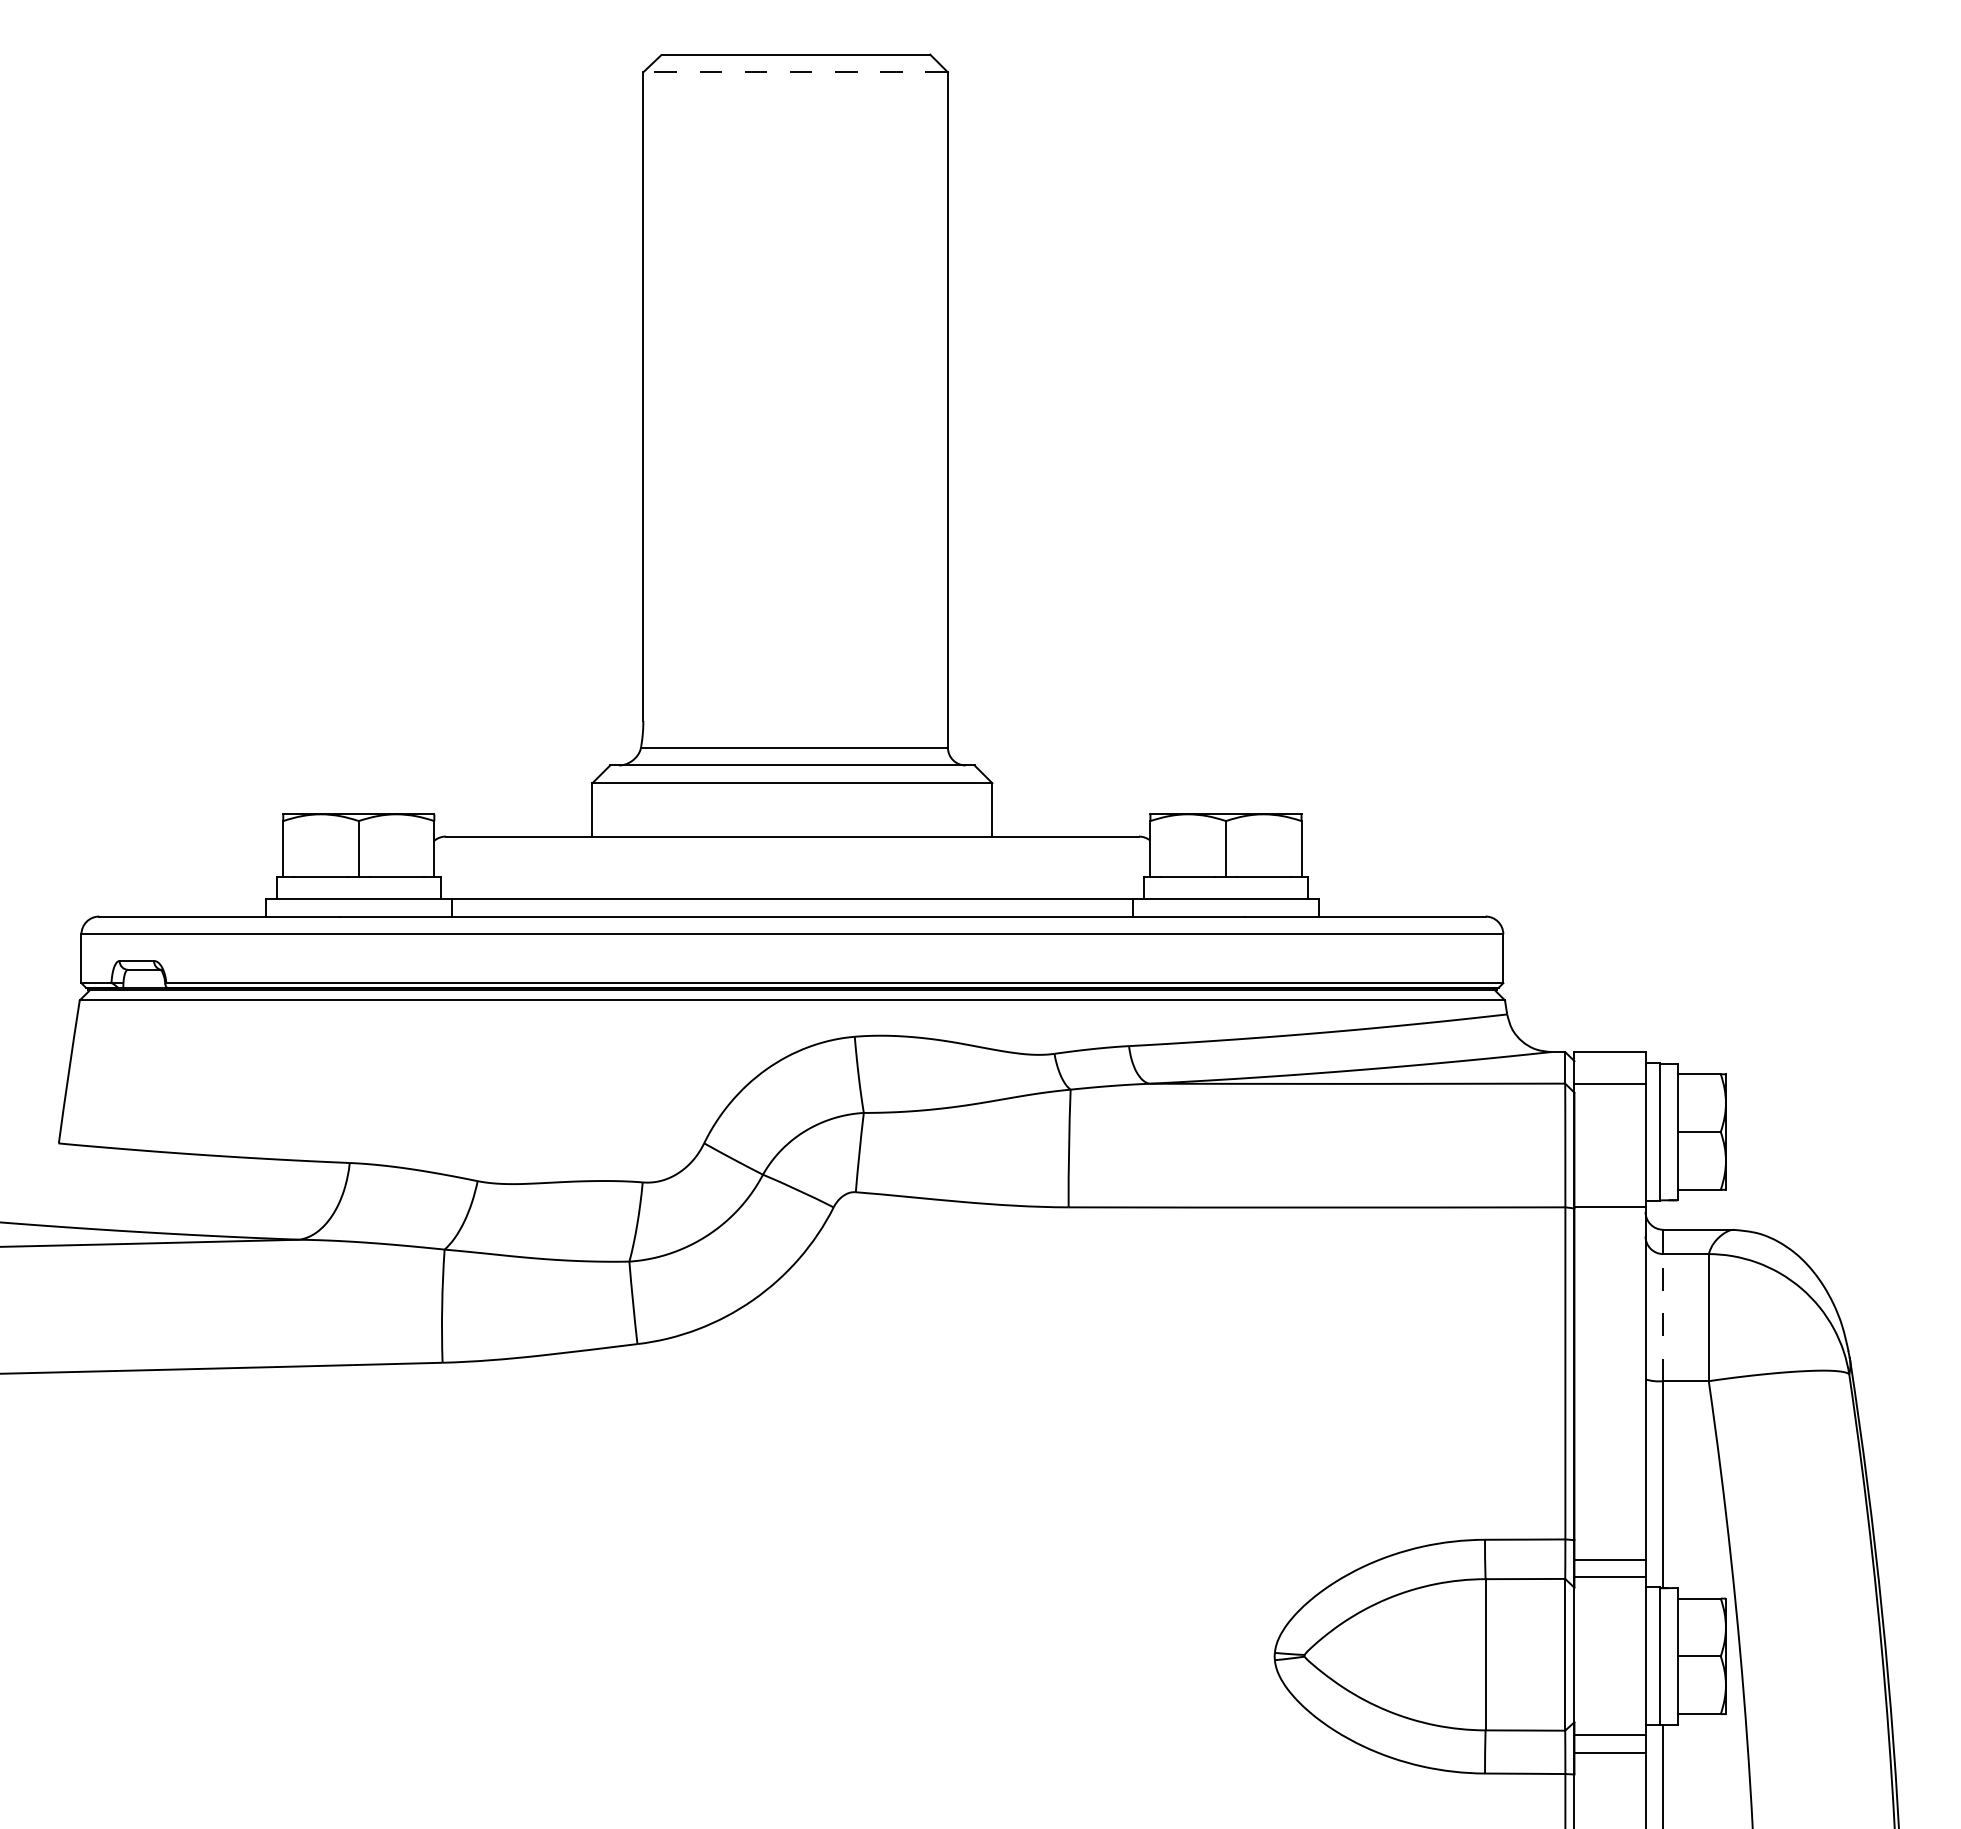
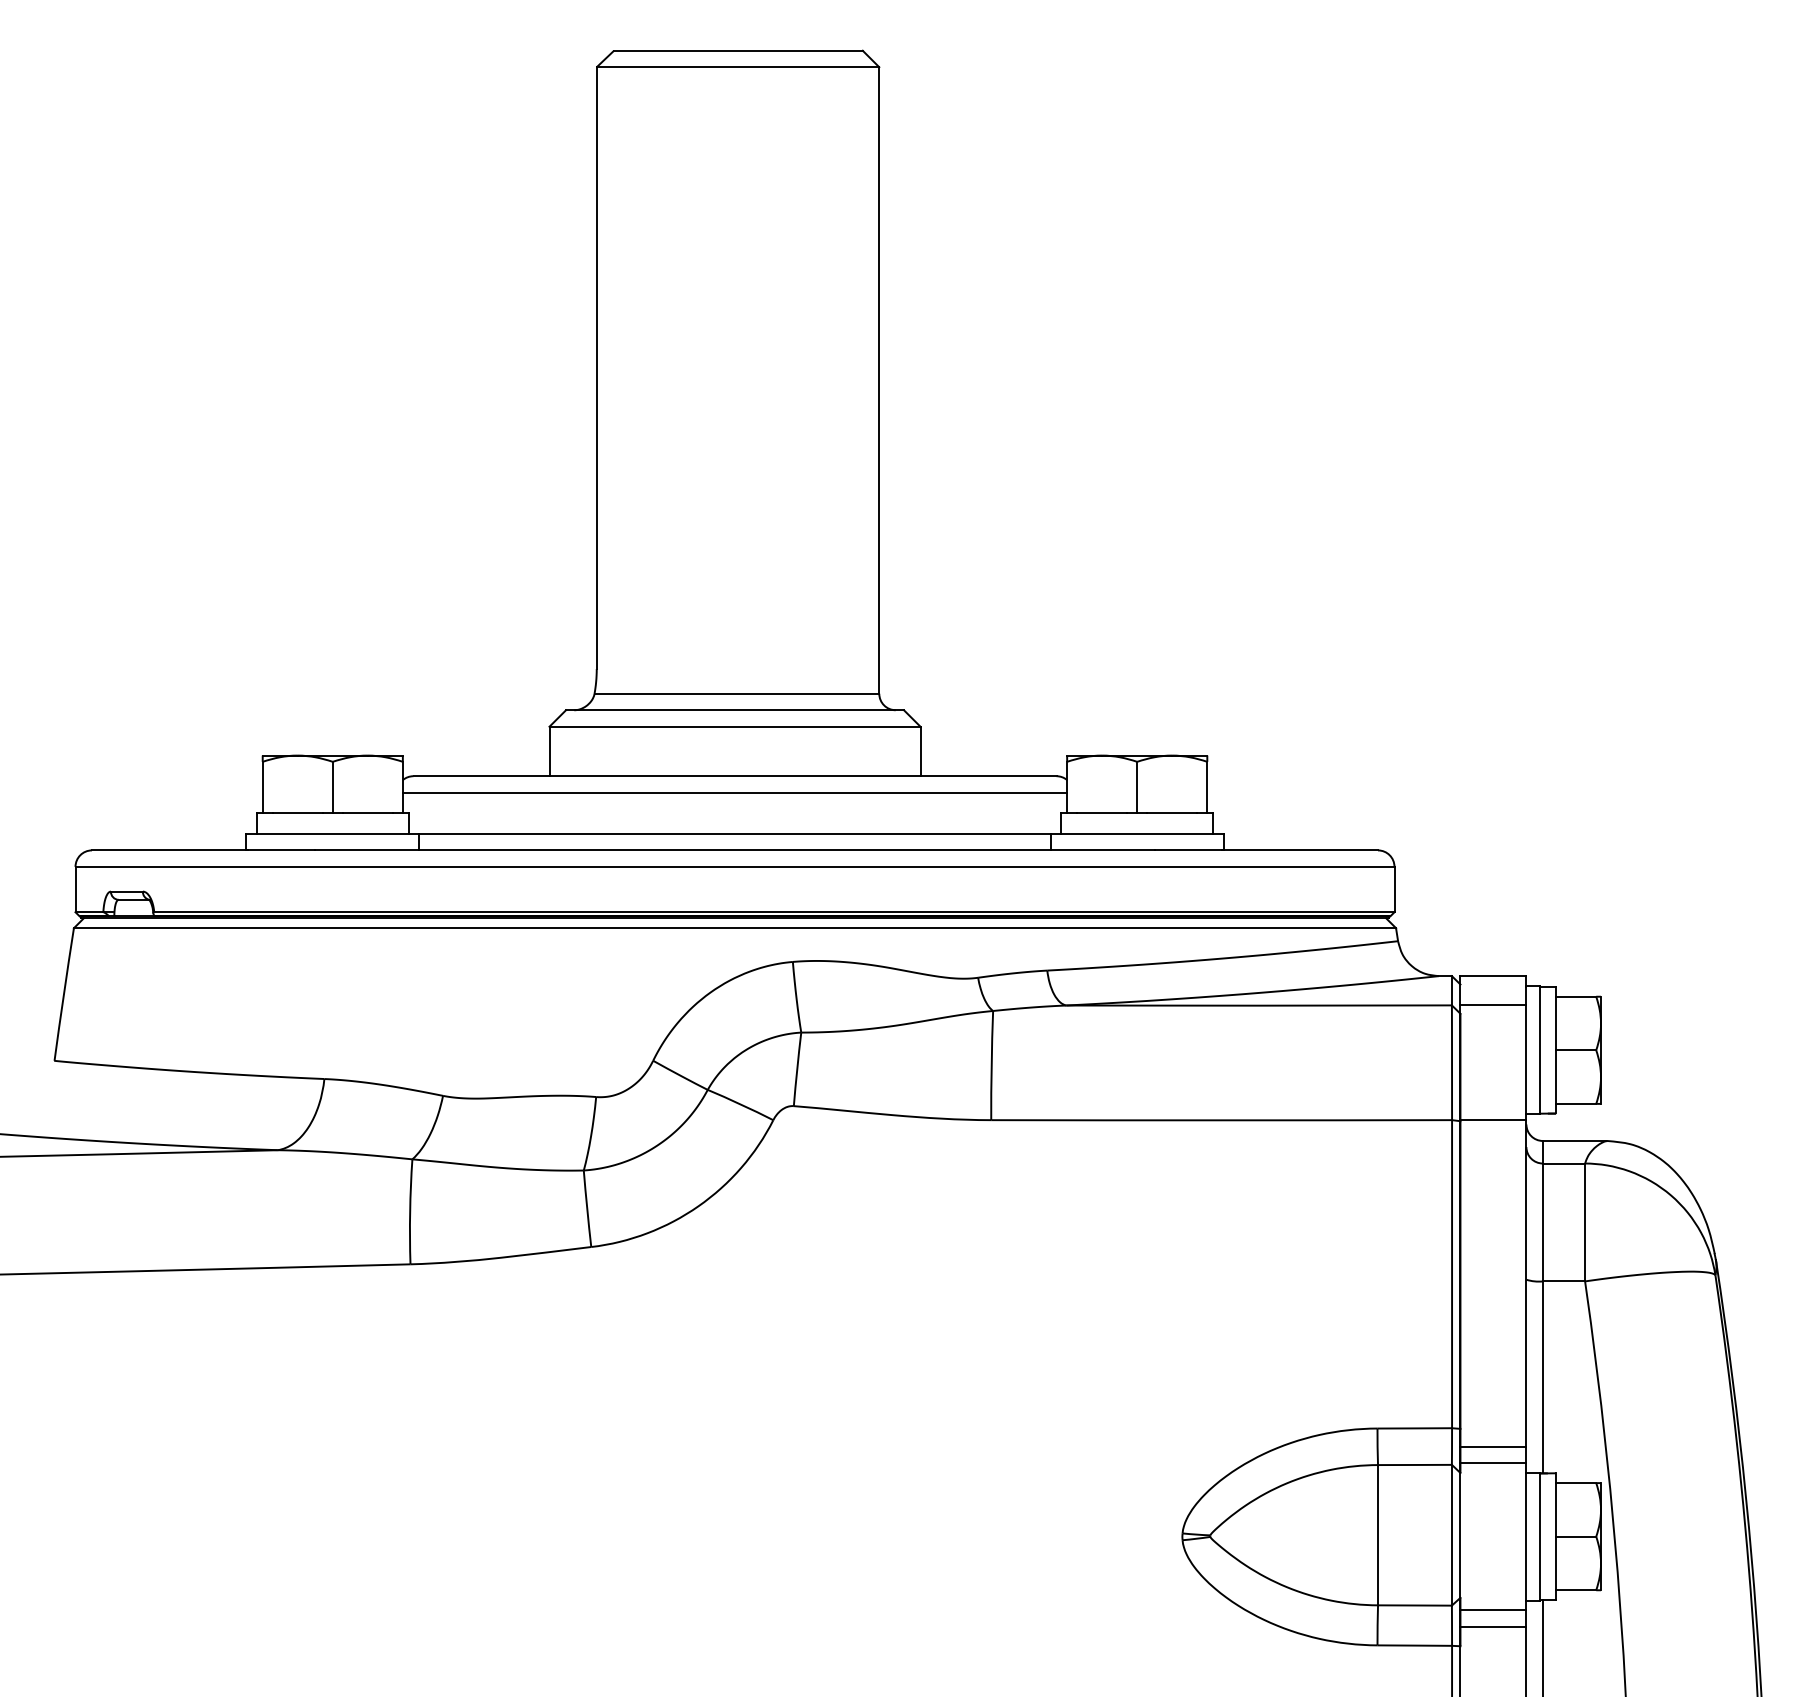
line: (795, 72) -> (737, 67), dashed -> solid
line: (791, 854) -> (734, 792), added
line: (1662, 1317) -> (1542, 1222), dashed -> solid

